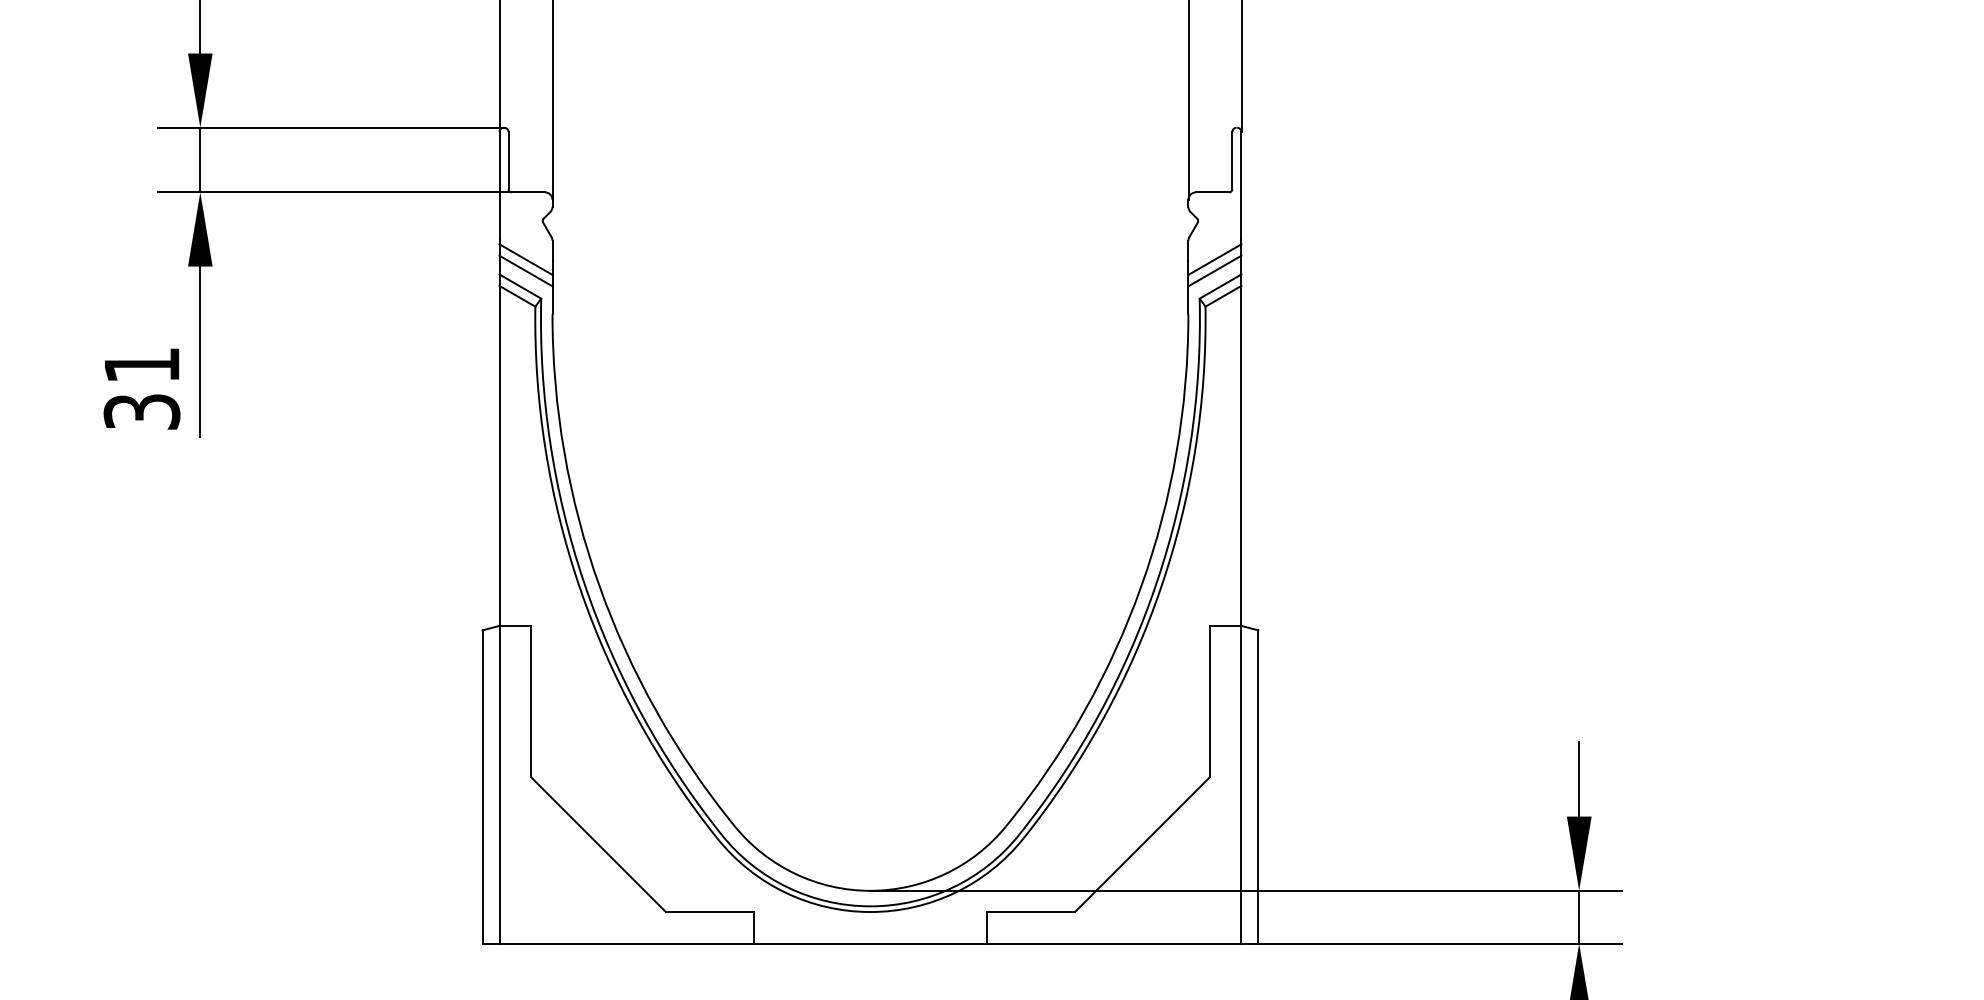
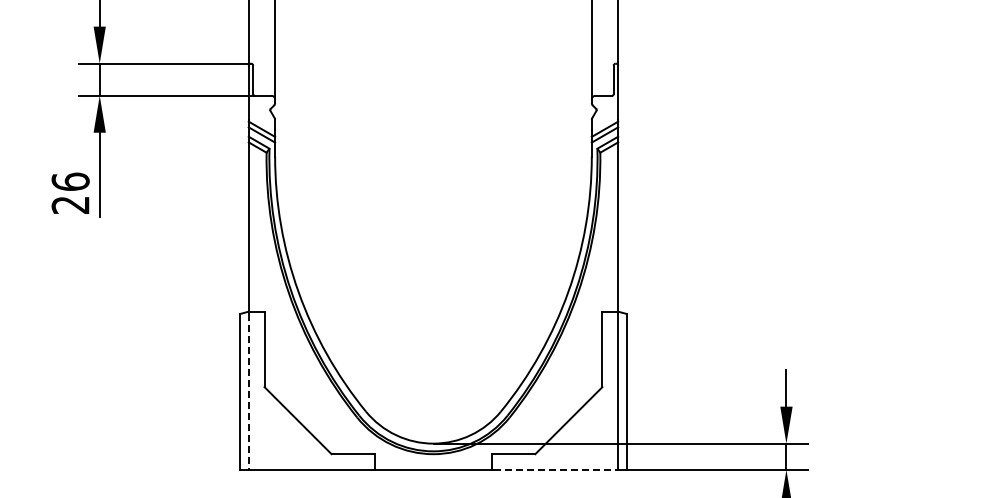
text: (141, 386) -> (70, 192), 31 -> 26
line: (499, 788) -> (248, 392), solid -> dashed
line: (1117, 944) -> (556, 470), solid -> dashed

